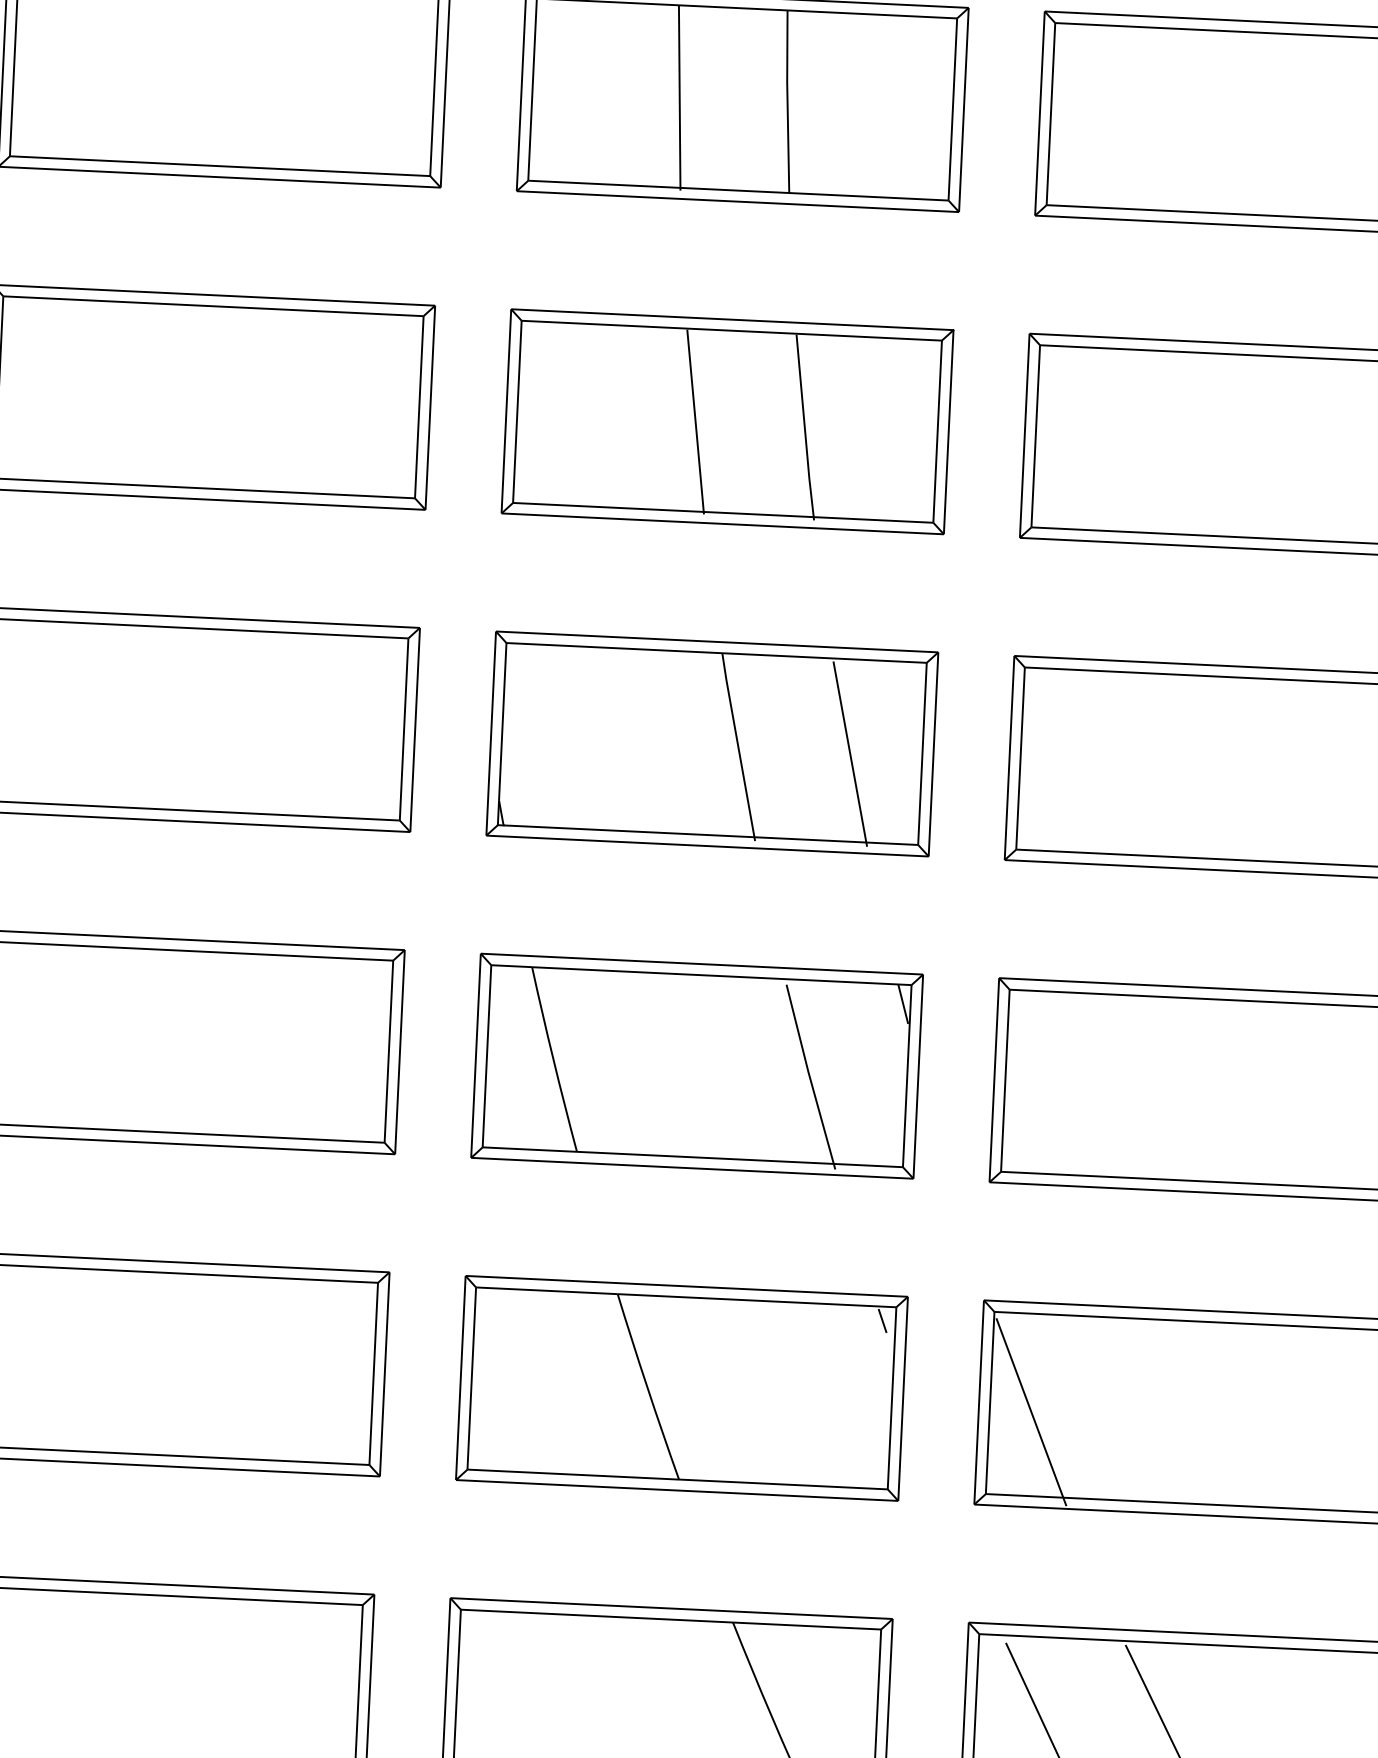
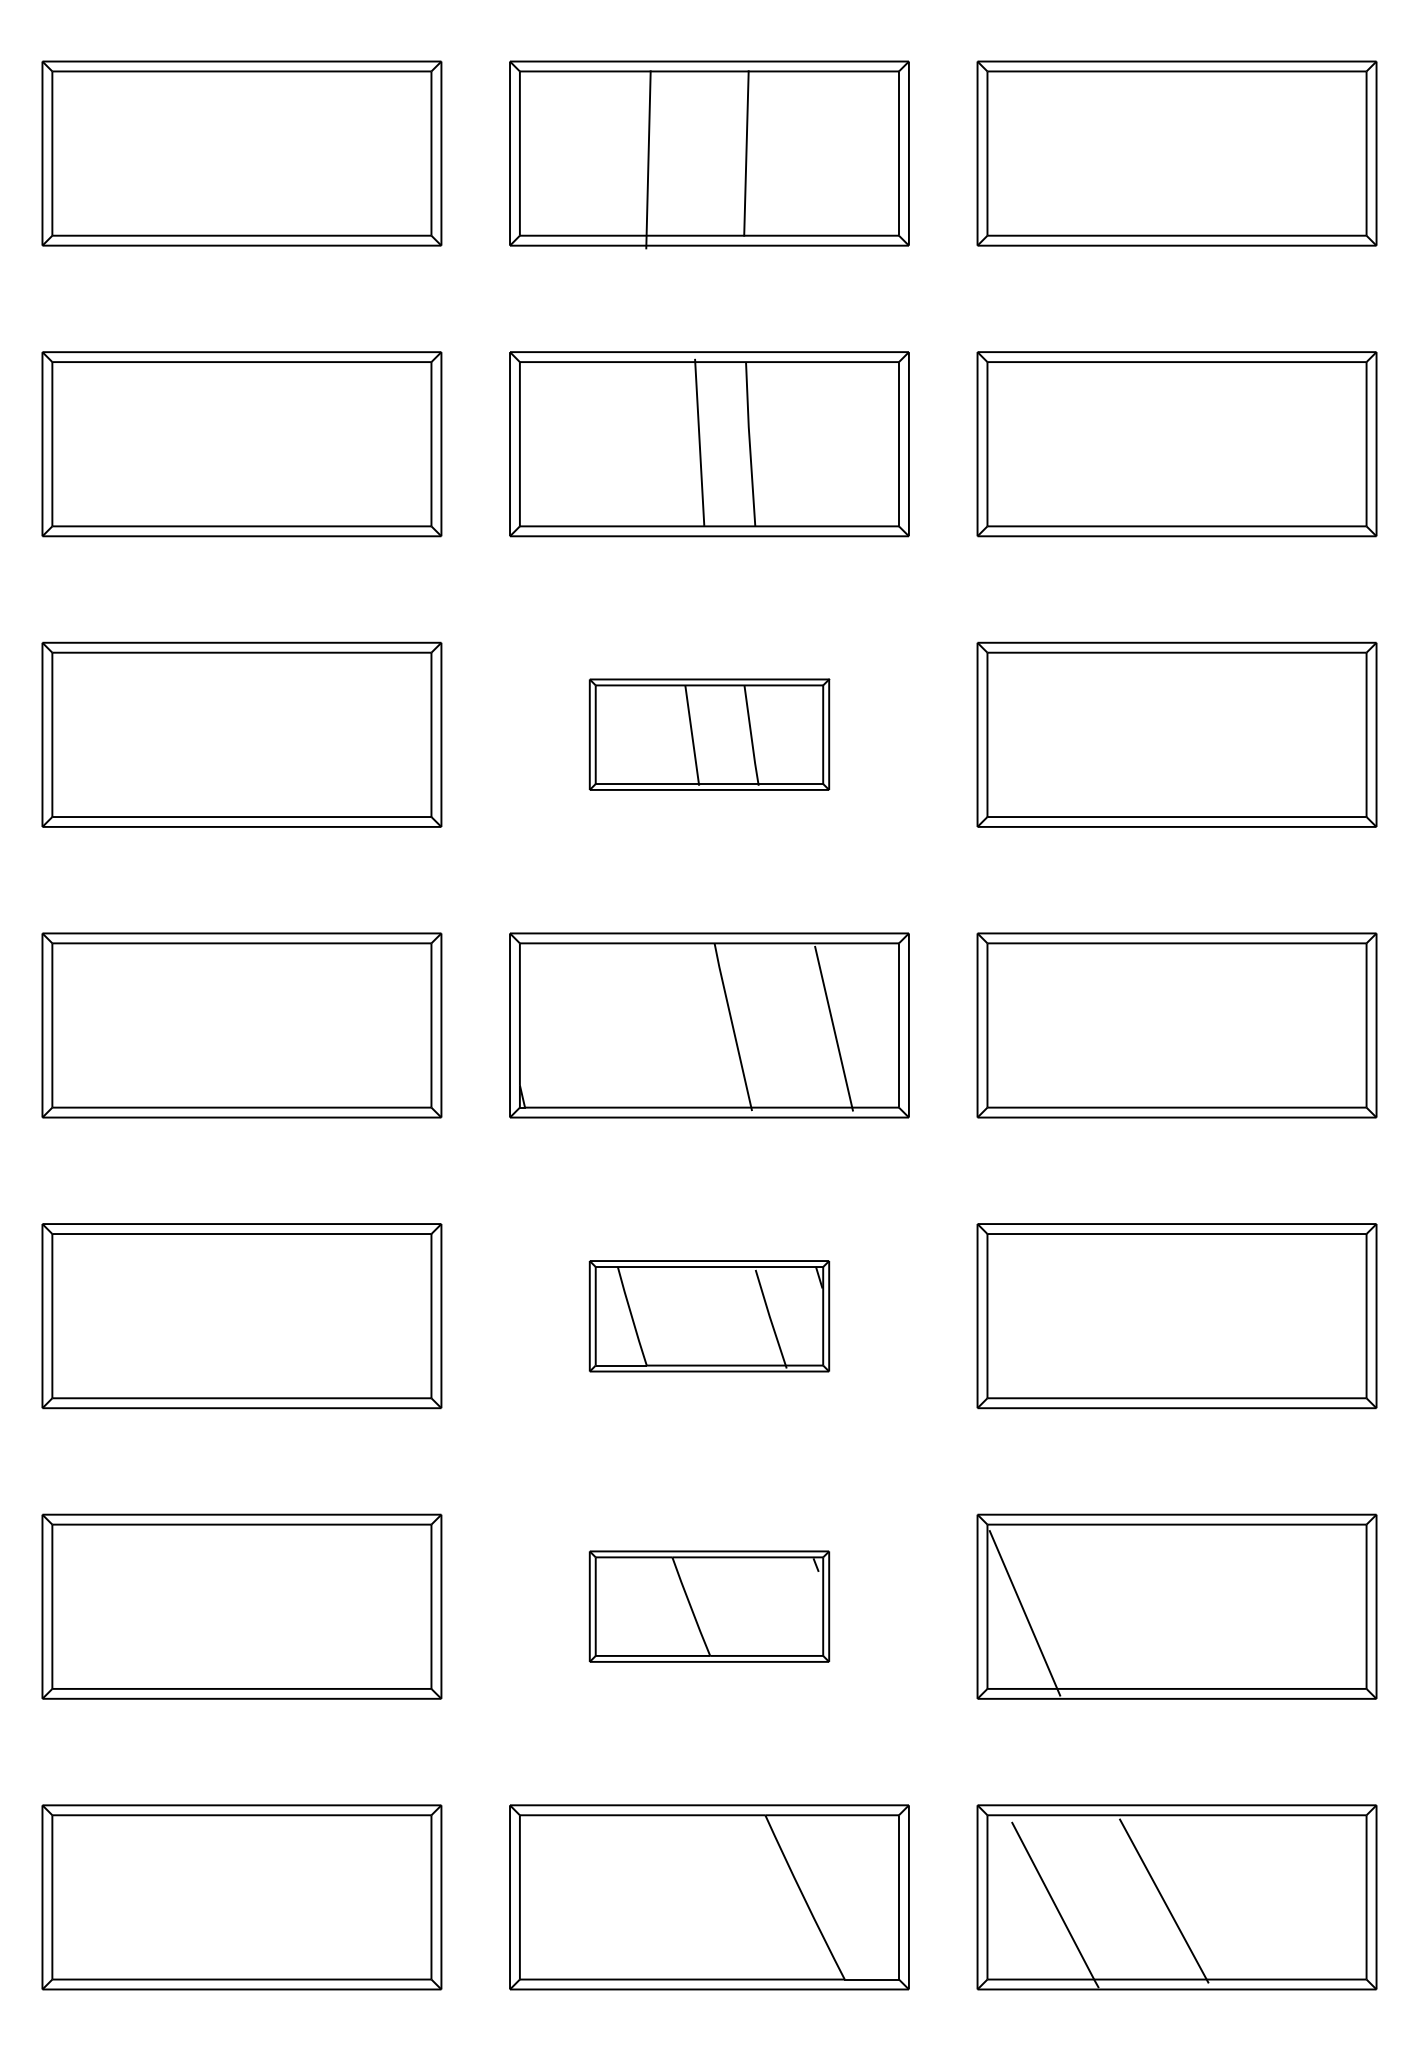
line: (679, 96) -> (699, 441), moved
part: (727, 421) -> (709, 734), size x0.6
part: (697, 1066) -> (709, 1316), size x0.6
part: (682, 1388) -> (709, 1606), size x0.6

